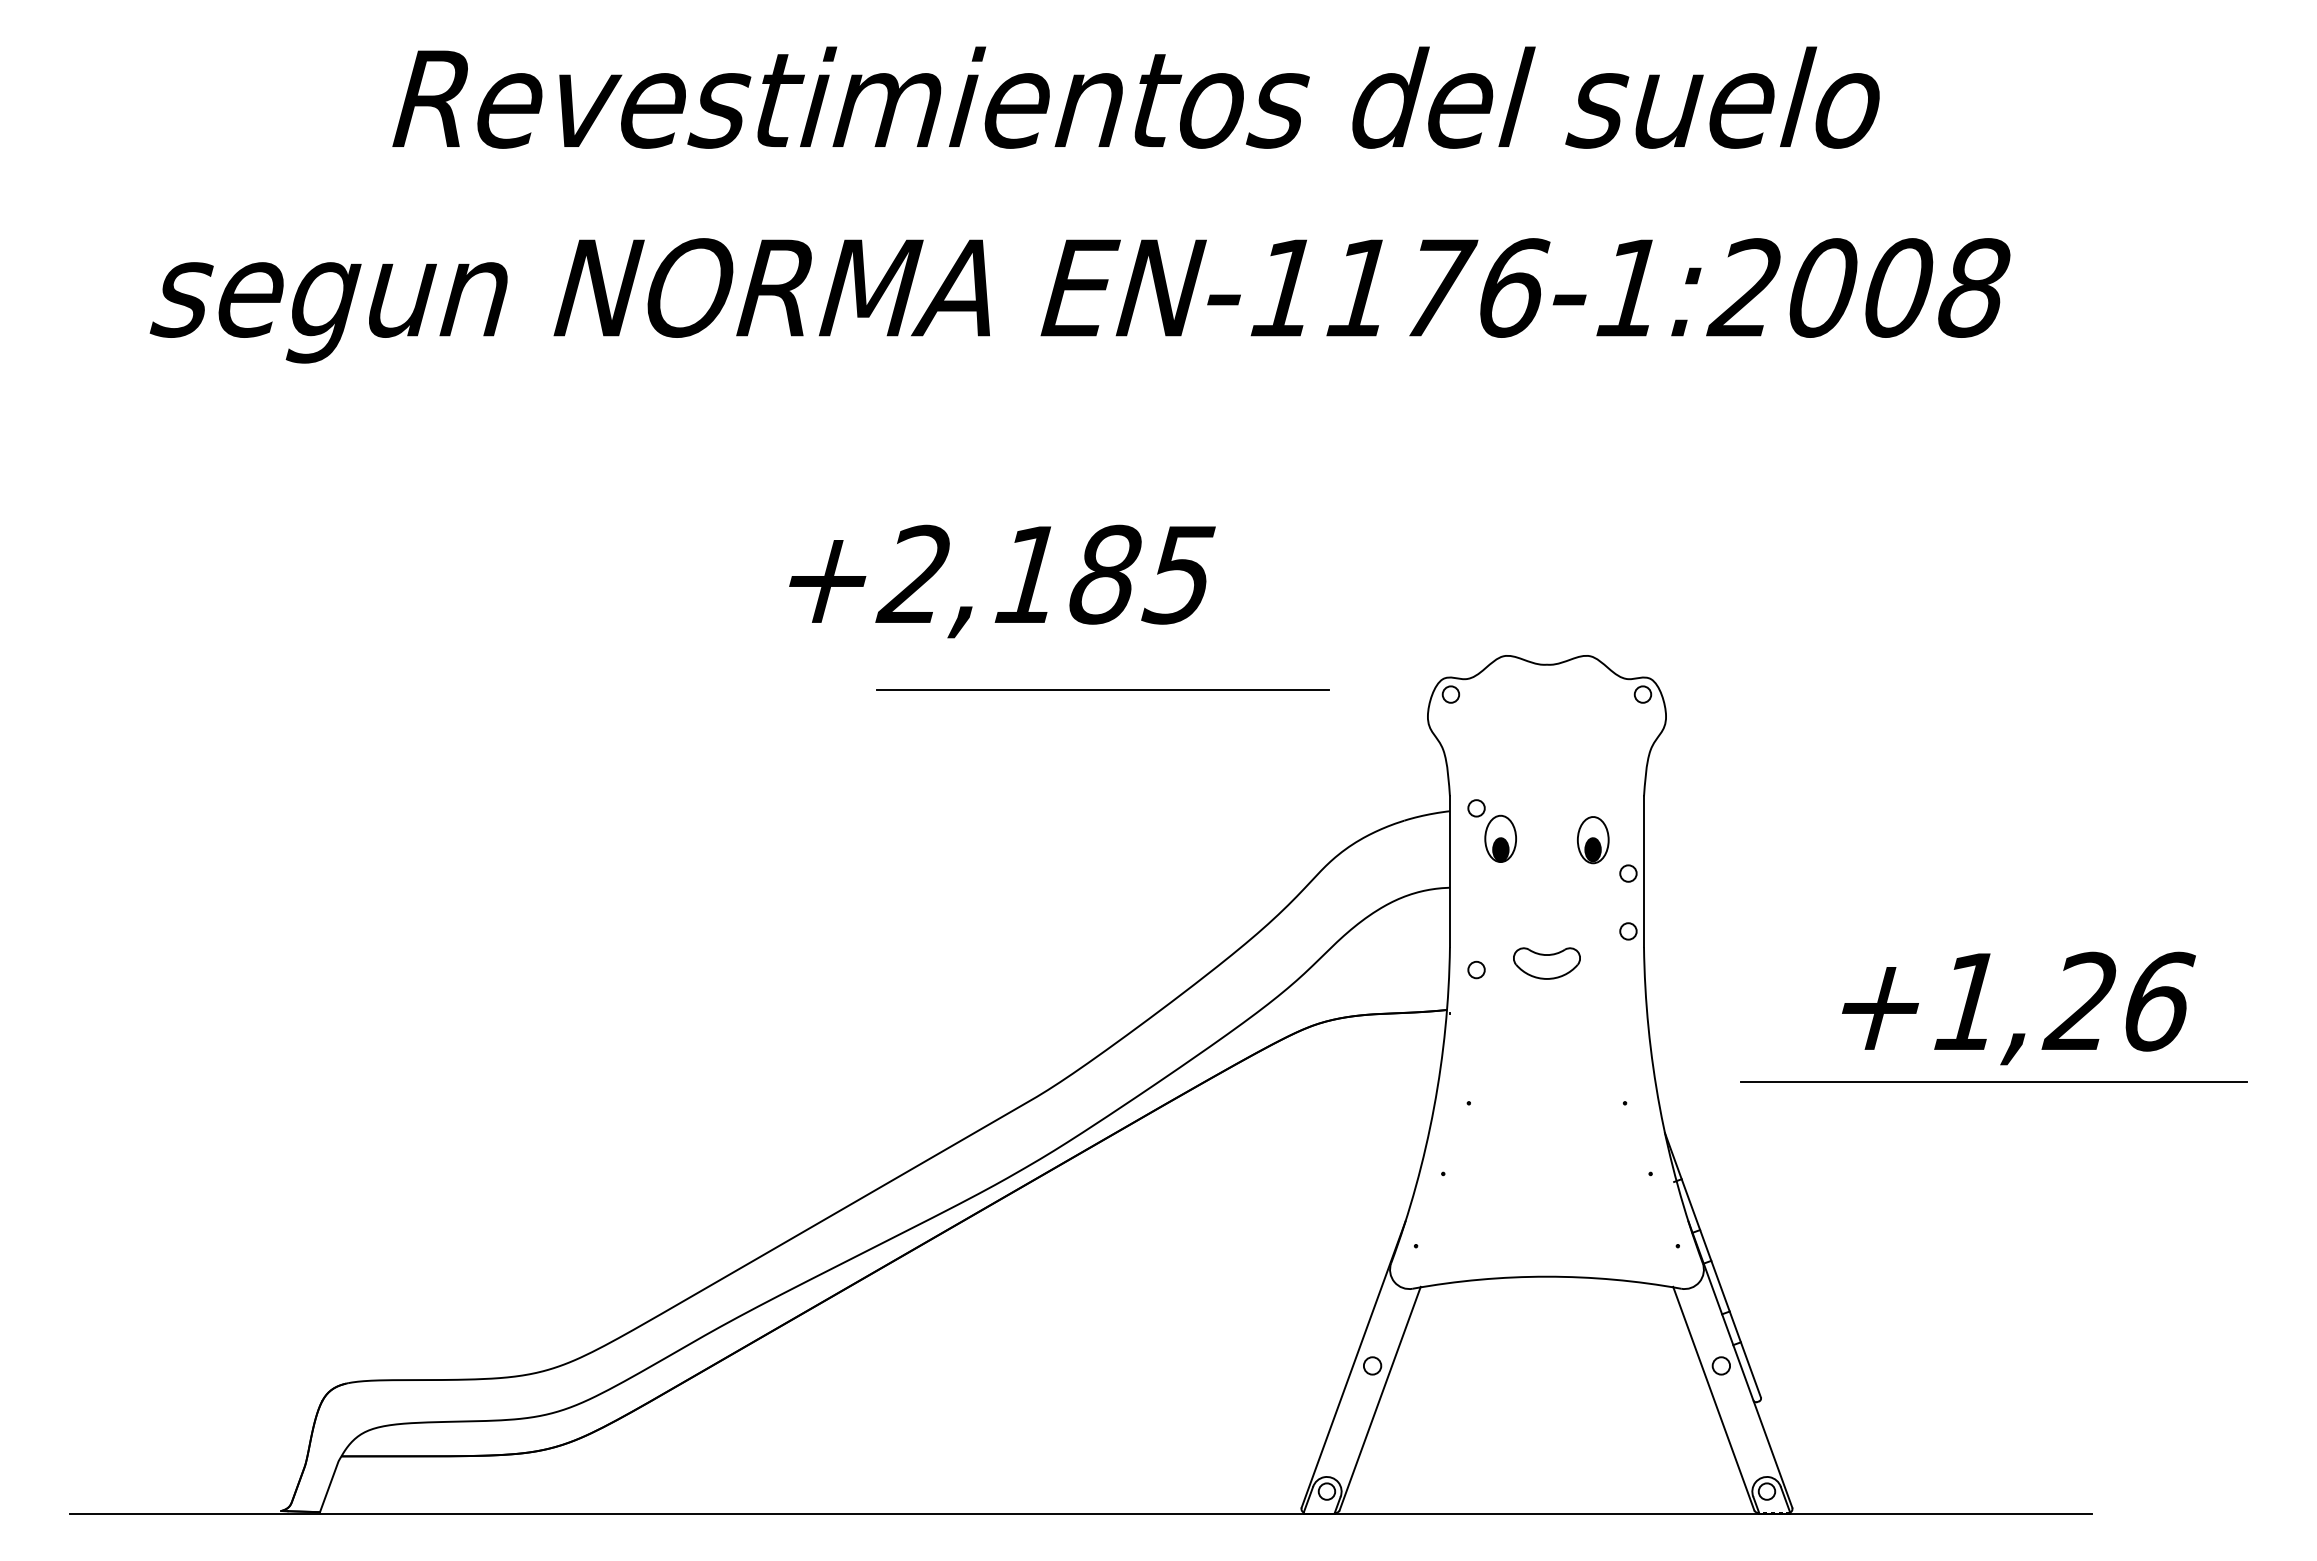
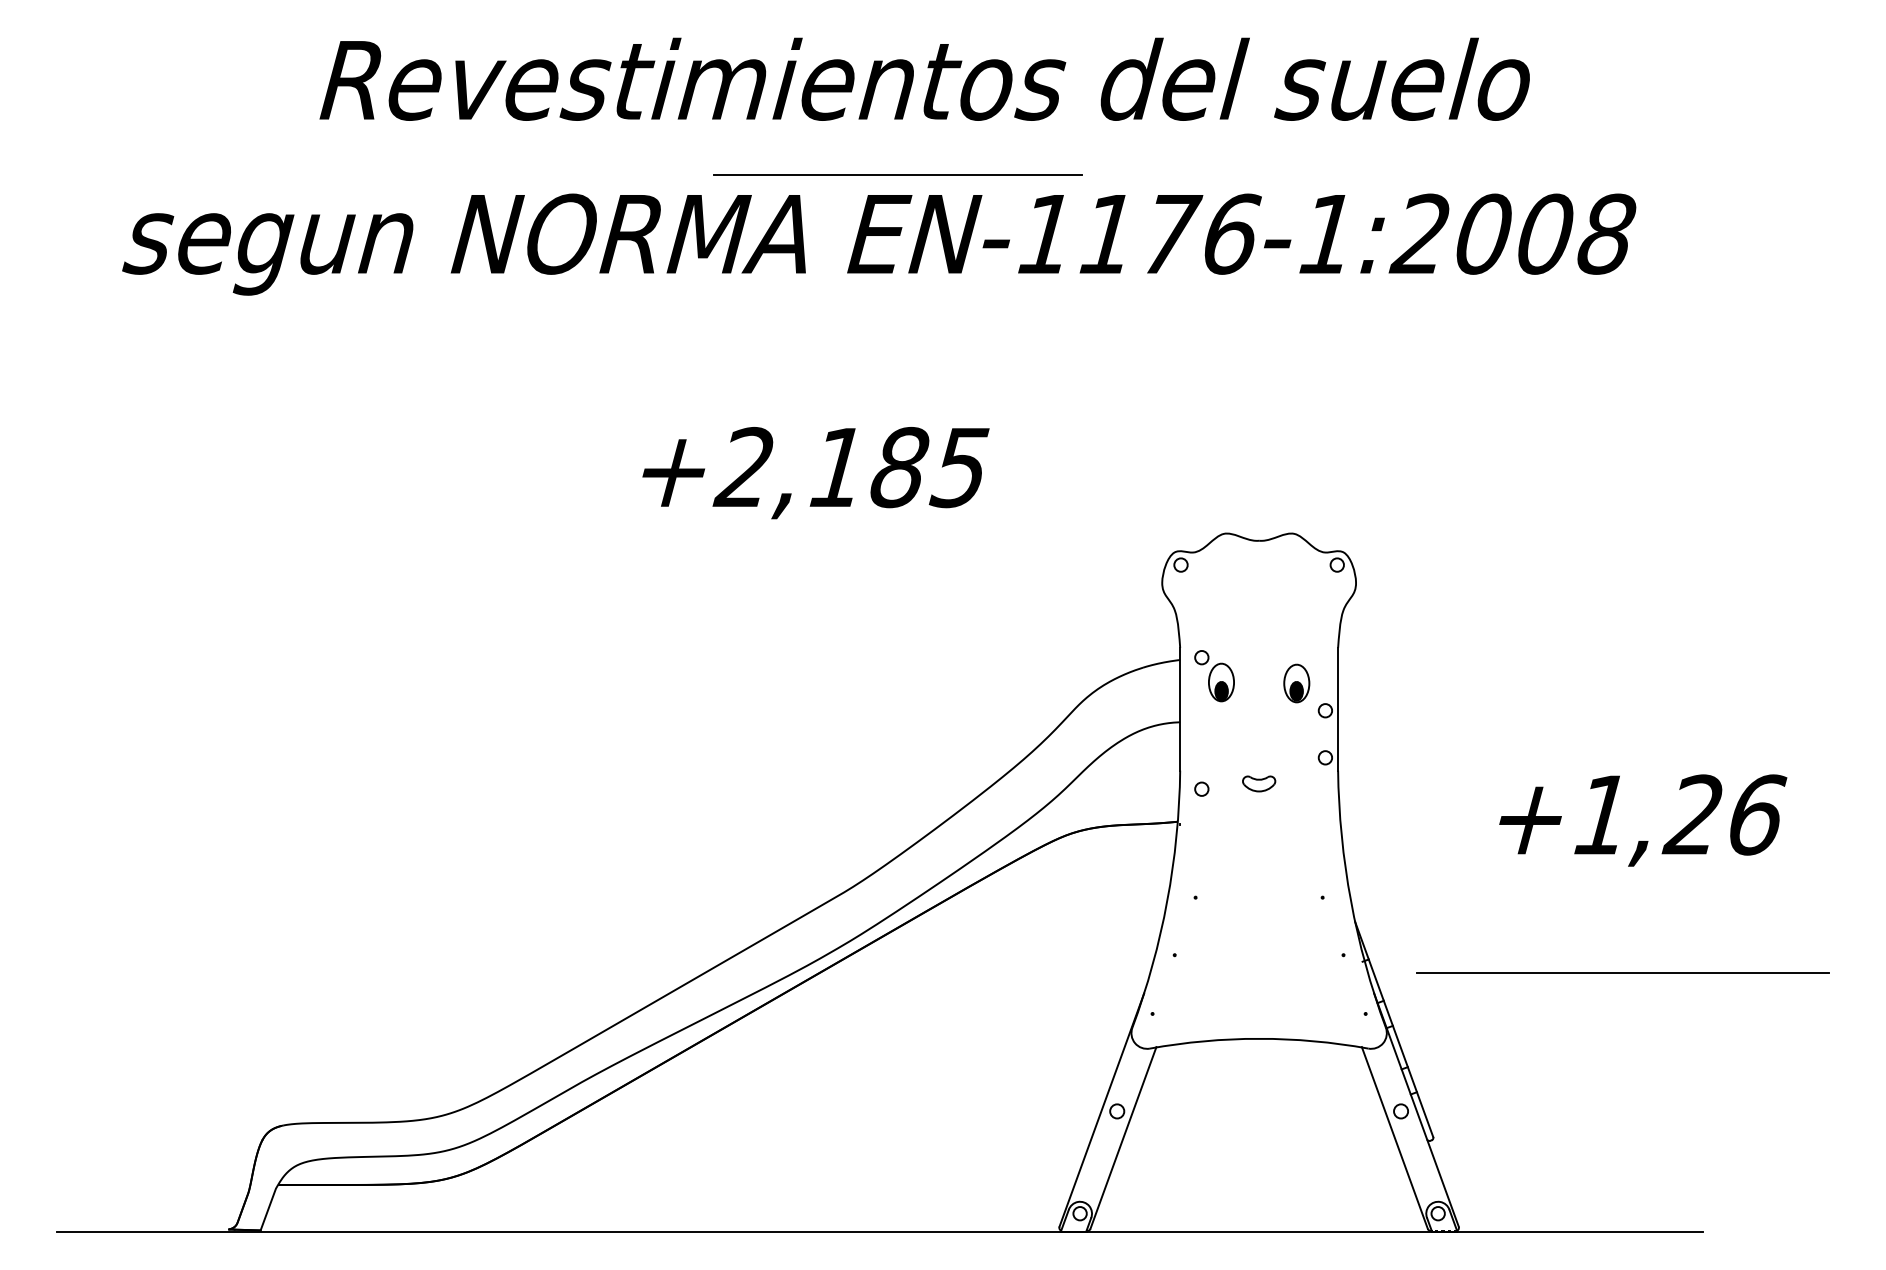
line: (1102, 689) -> (897, 175), moved
part: (1546, 963) -> (1258, 783), size x0.6
line: (1993, 1081) -> (1622, 972), moved

